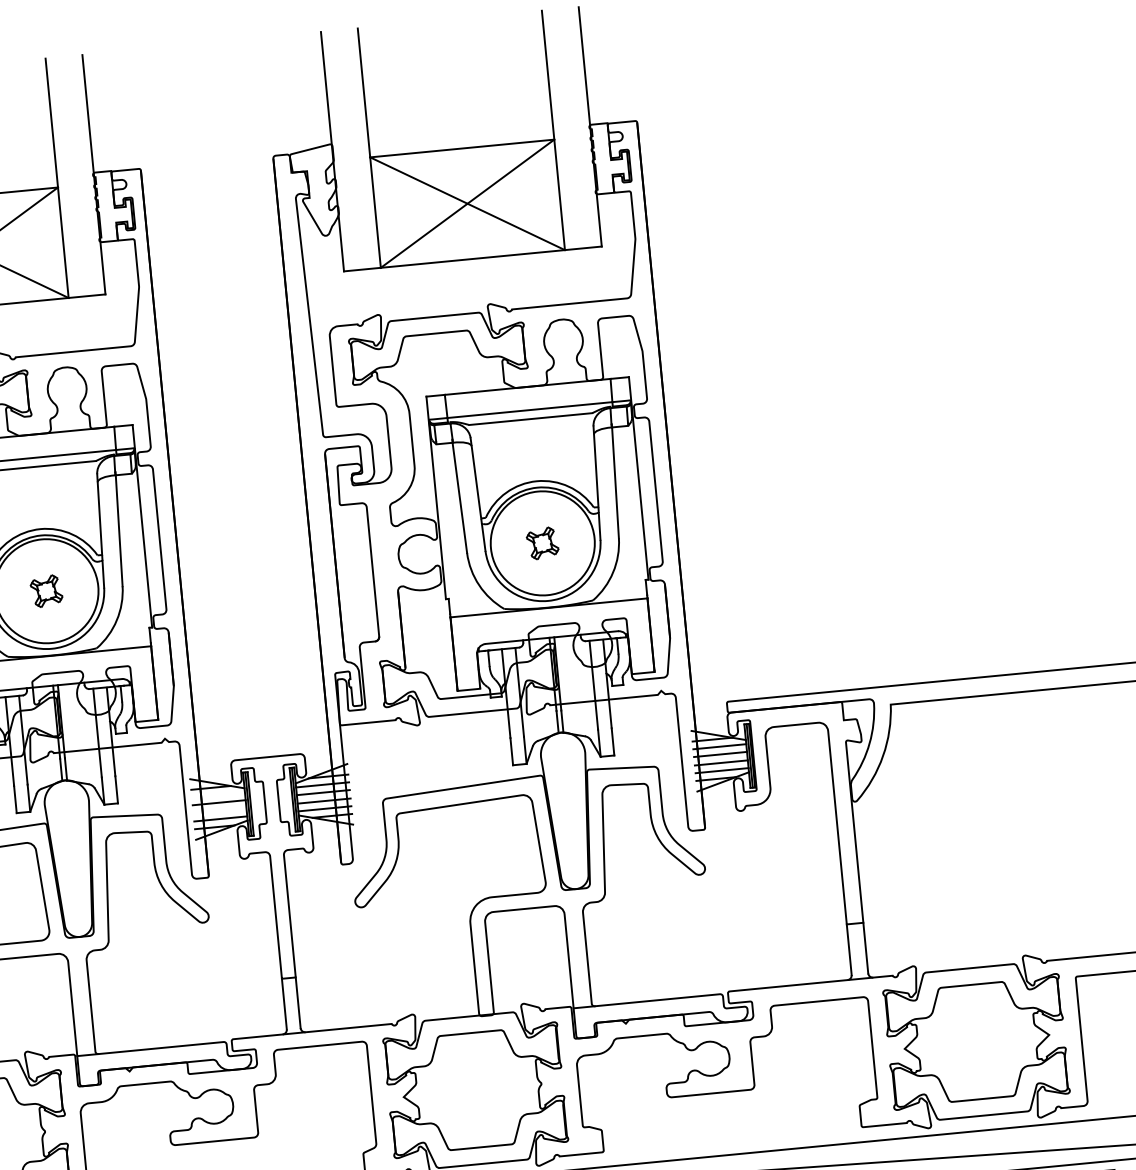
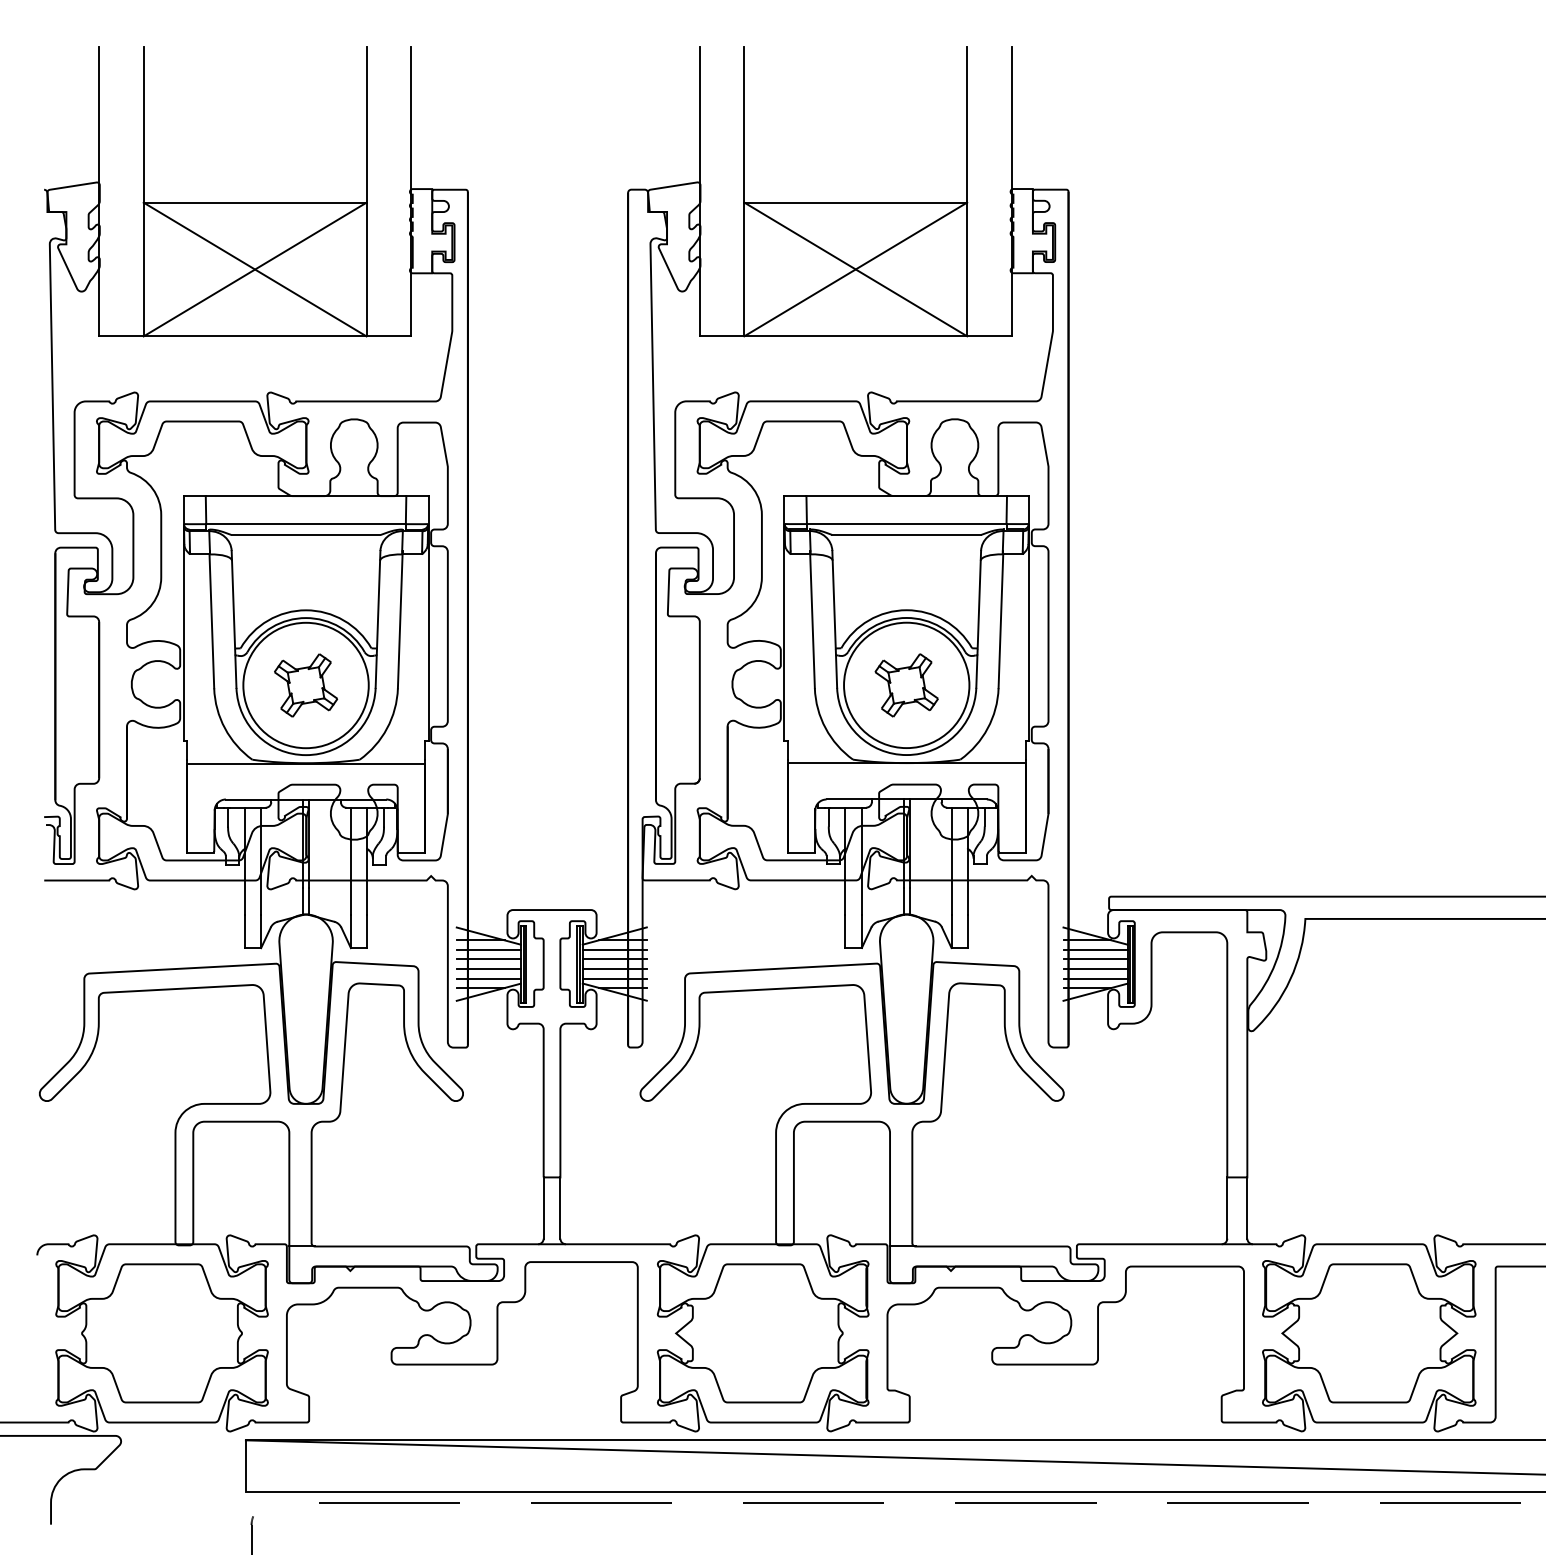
part: (542, 543) -> (906, 685), size x1.67
part: (46, 591) -> (306, 685), size x1.67
line: (218, 794) -> (488, 949), added
line: (219, 811) -> (488, 969), added

